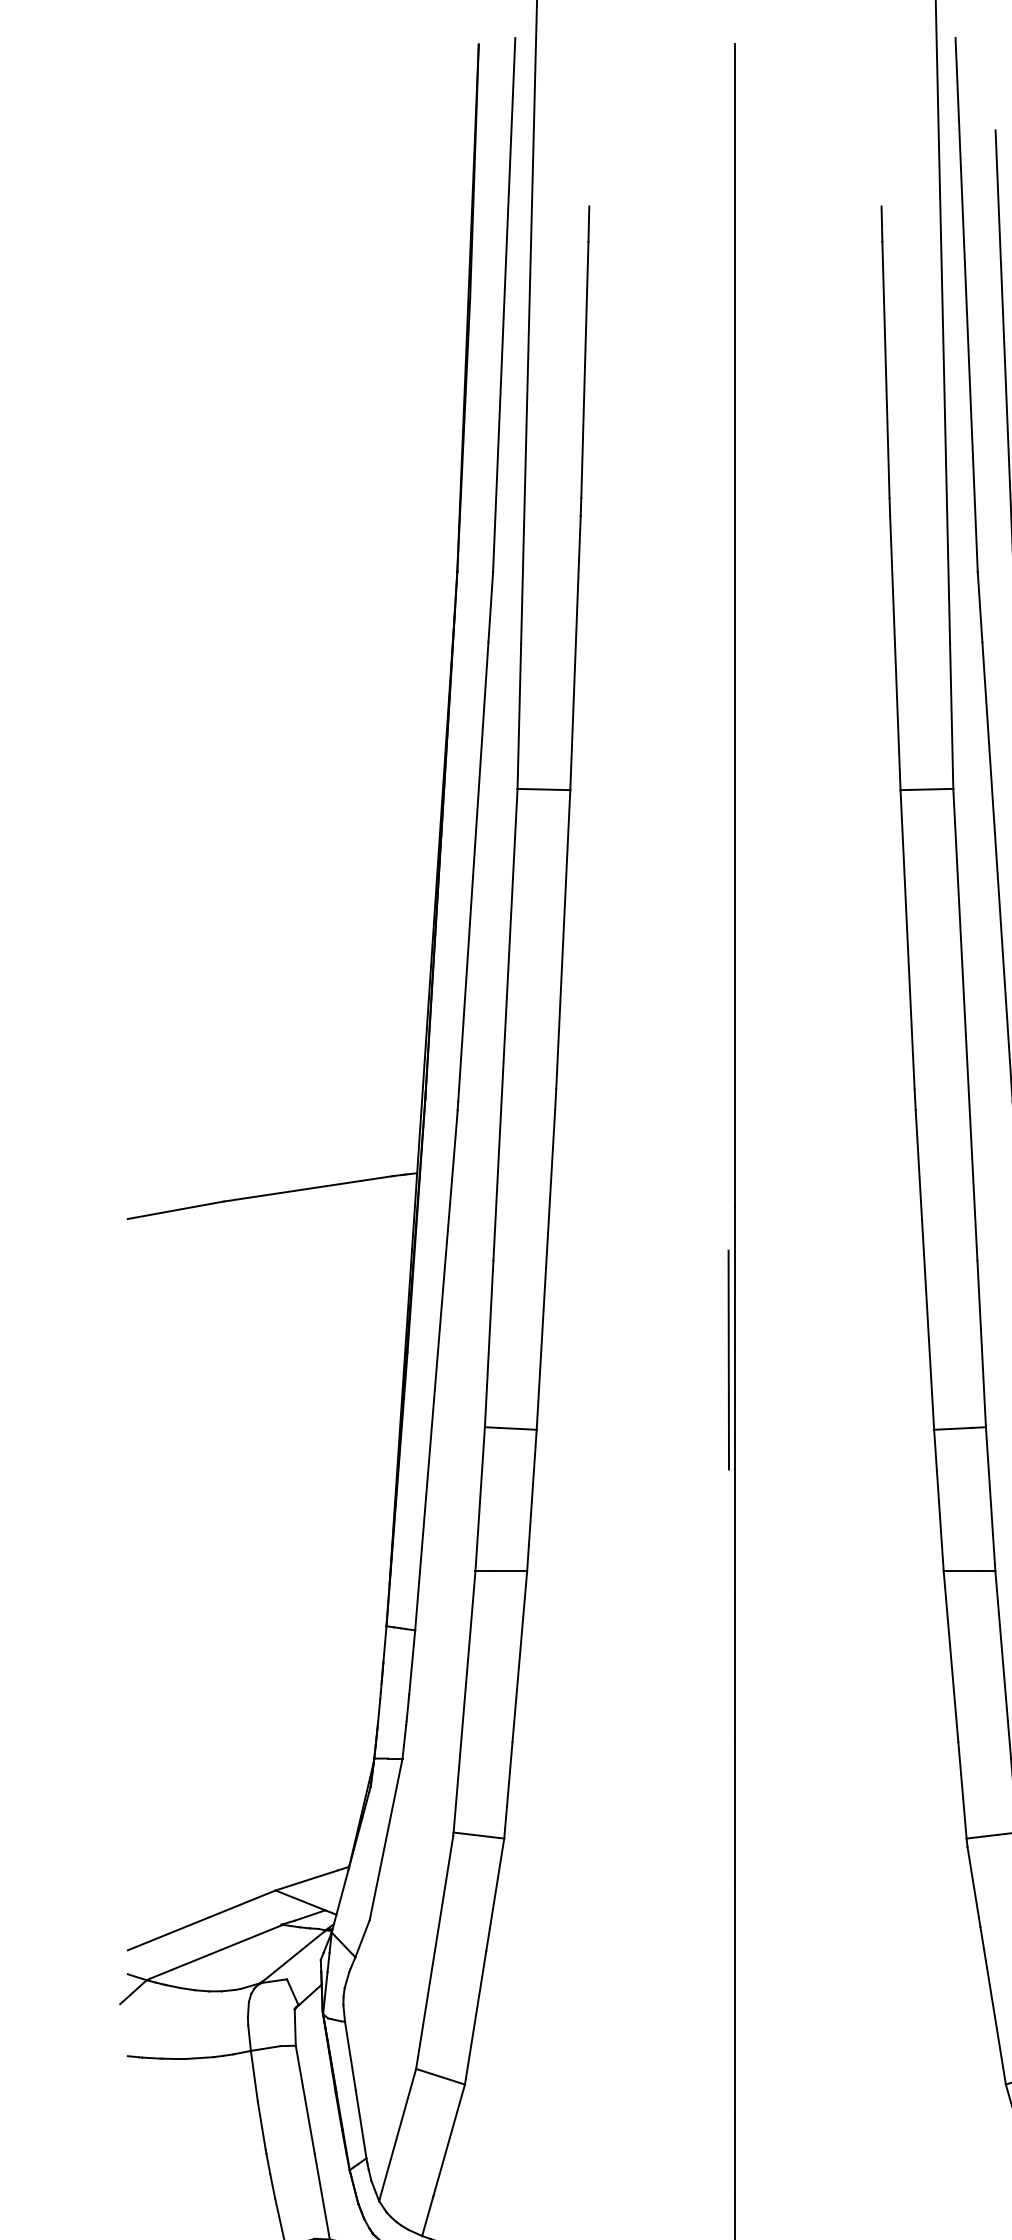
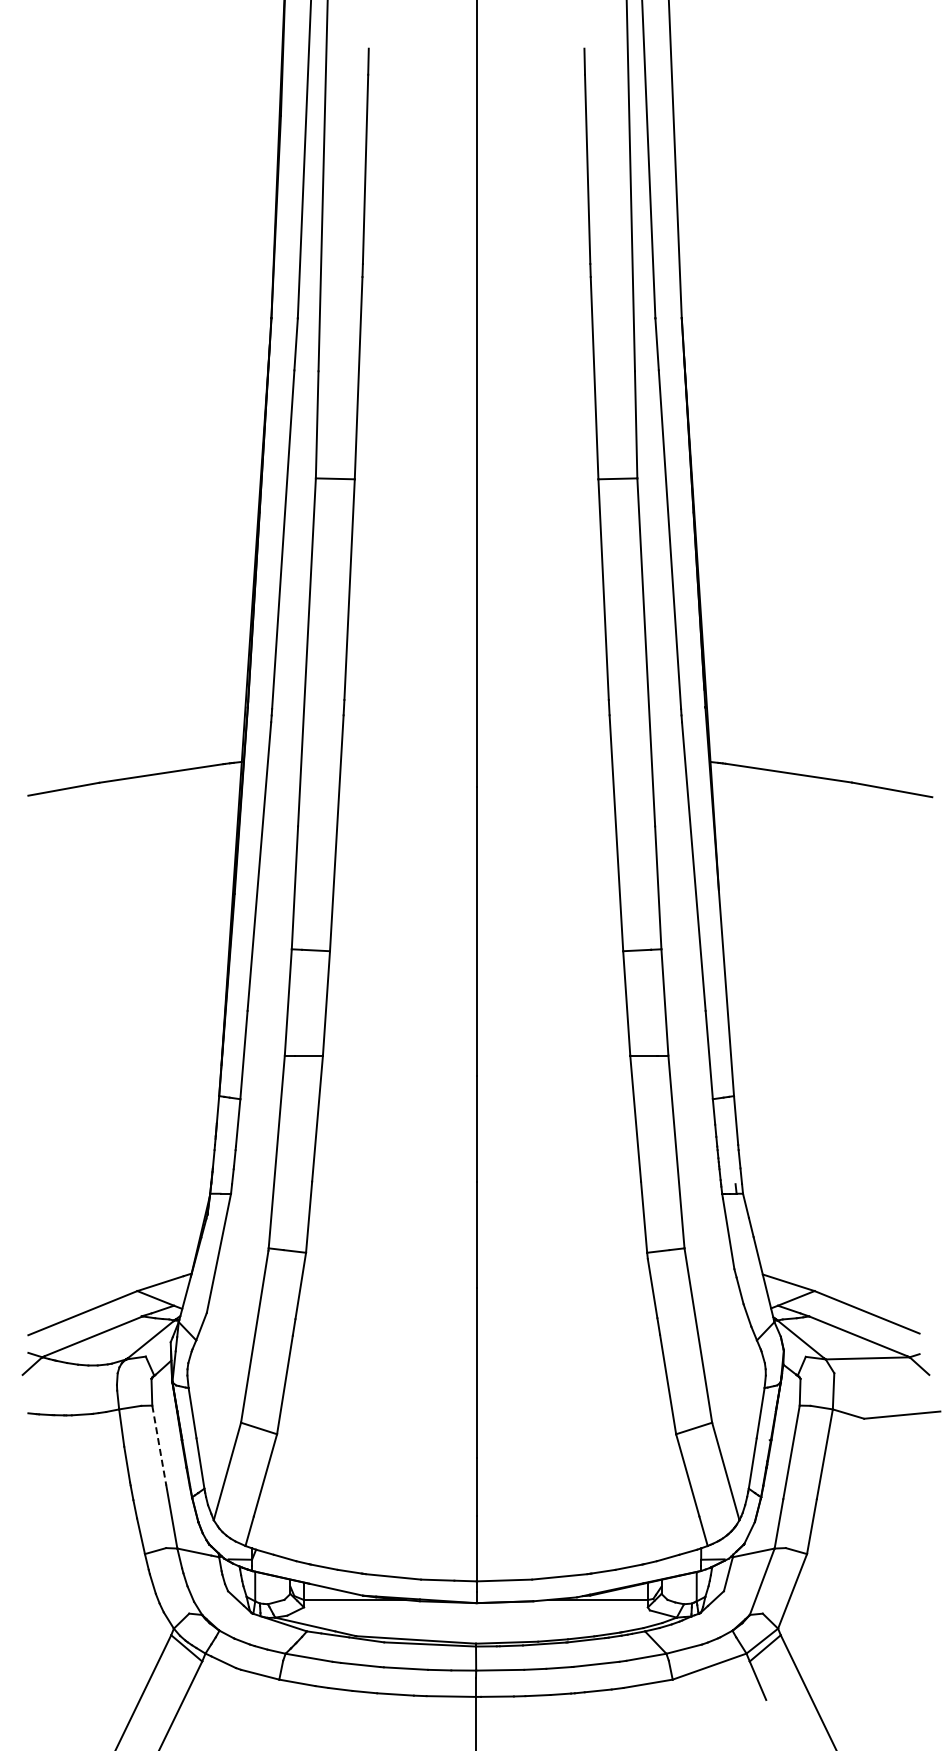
line: (728, 1359) -> (471, 899), removed
line: (305, 2099) -> (159, 1445), solid -> dashed

